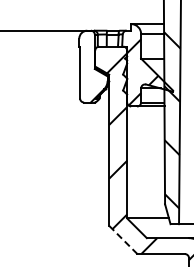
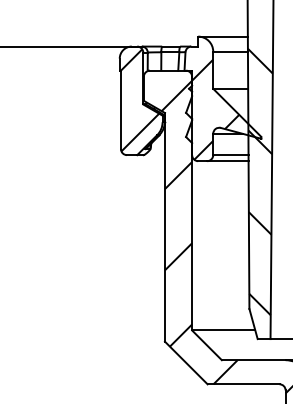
hatch: (92, 66) -> (139, 100), added
line: (123, 239) -> (186, 362), dashed -> solid

